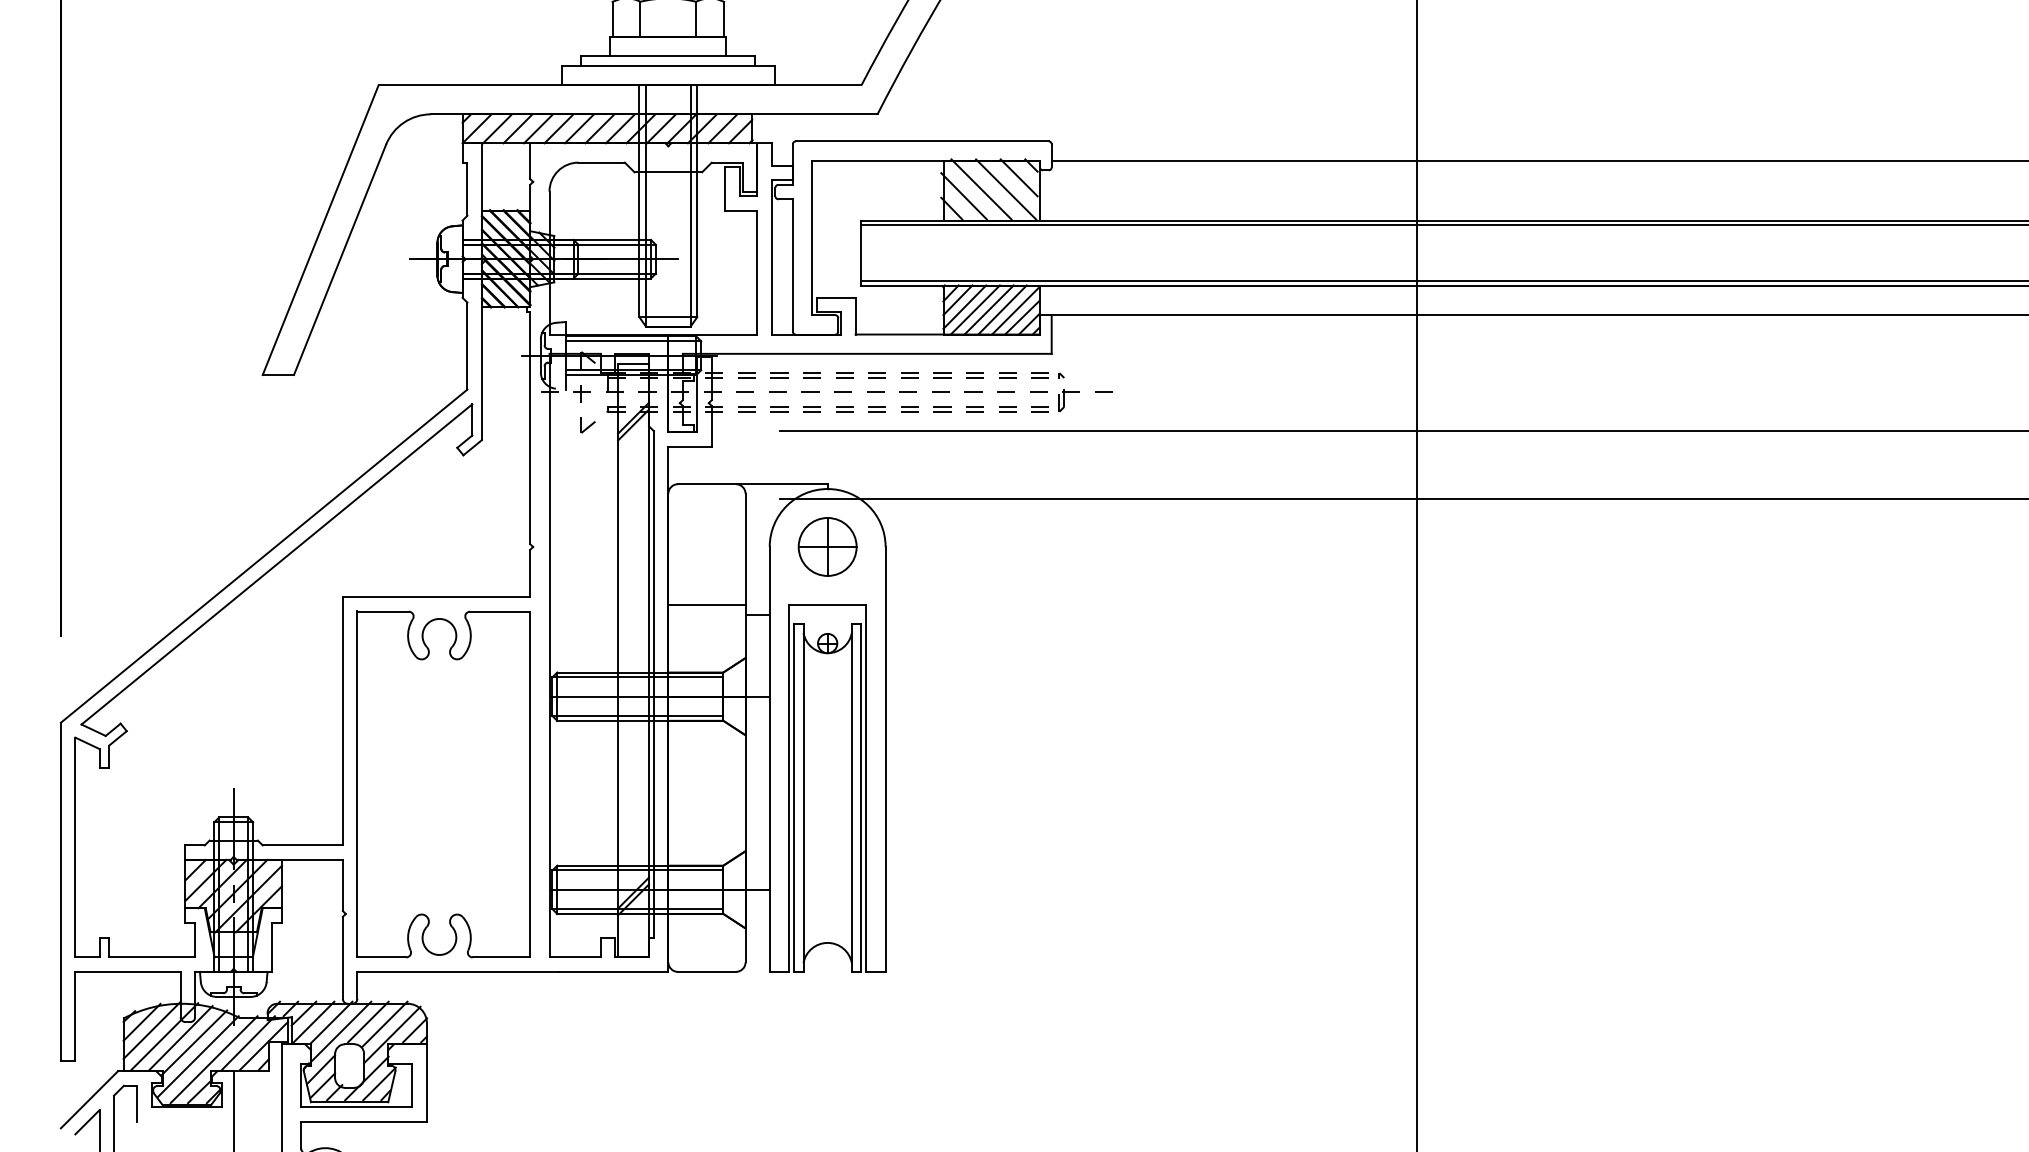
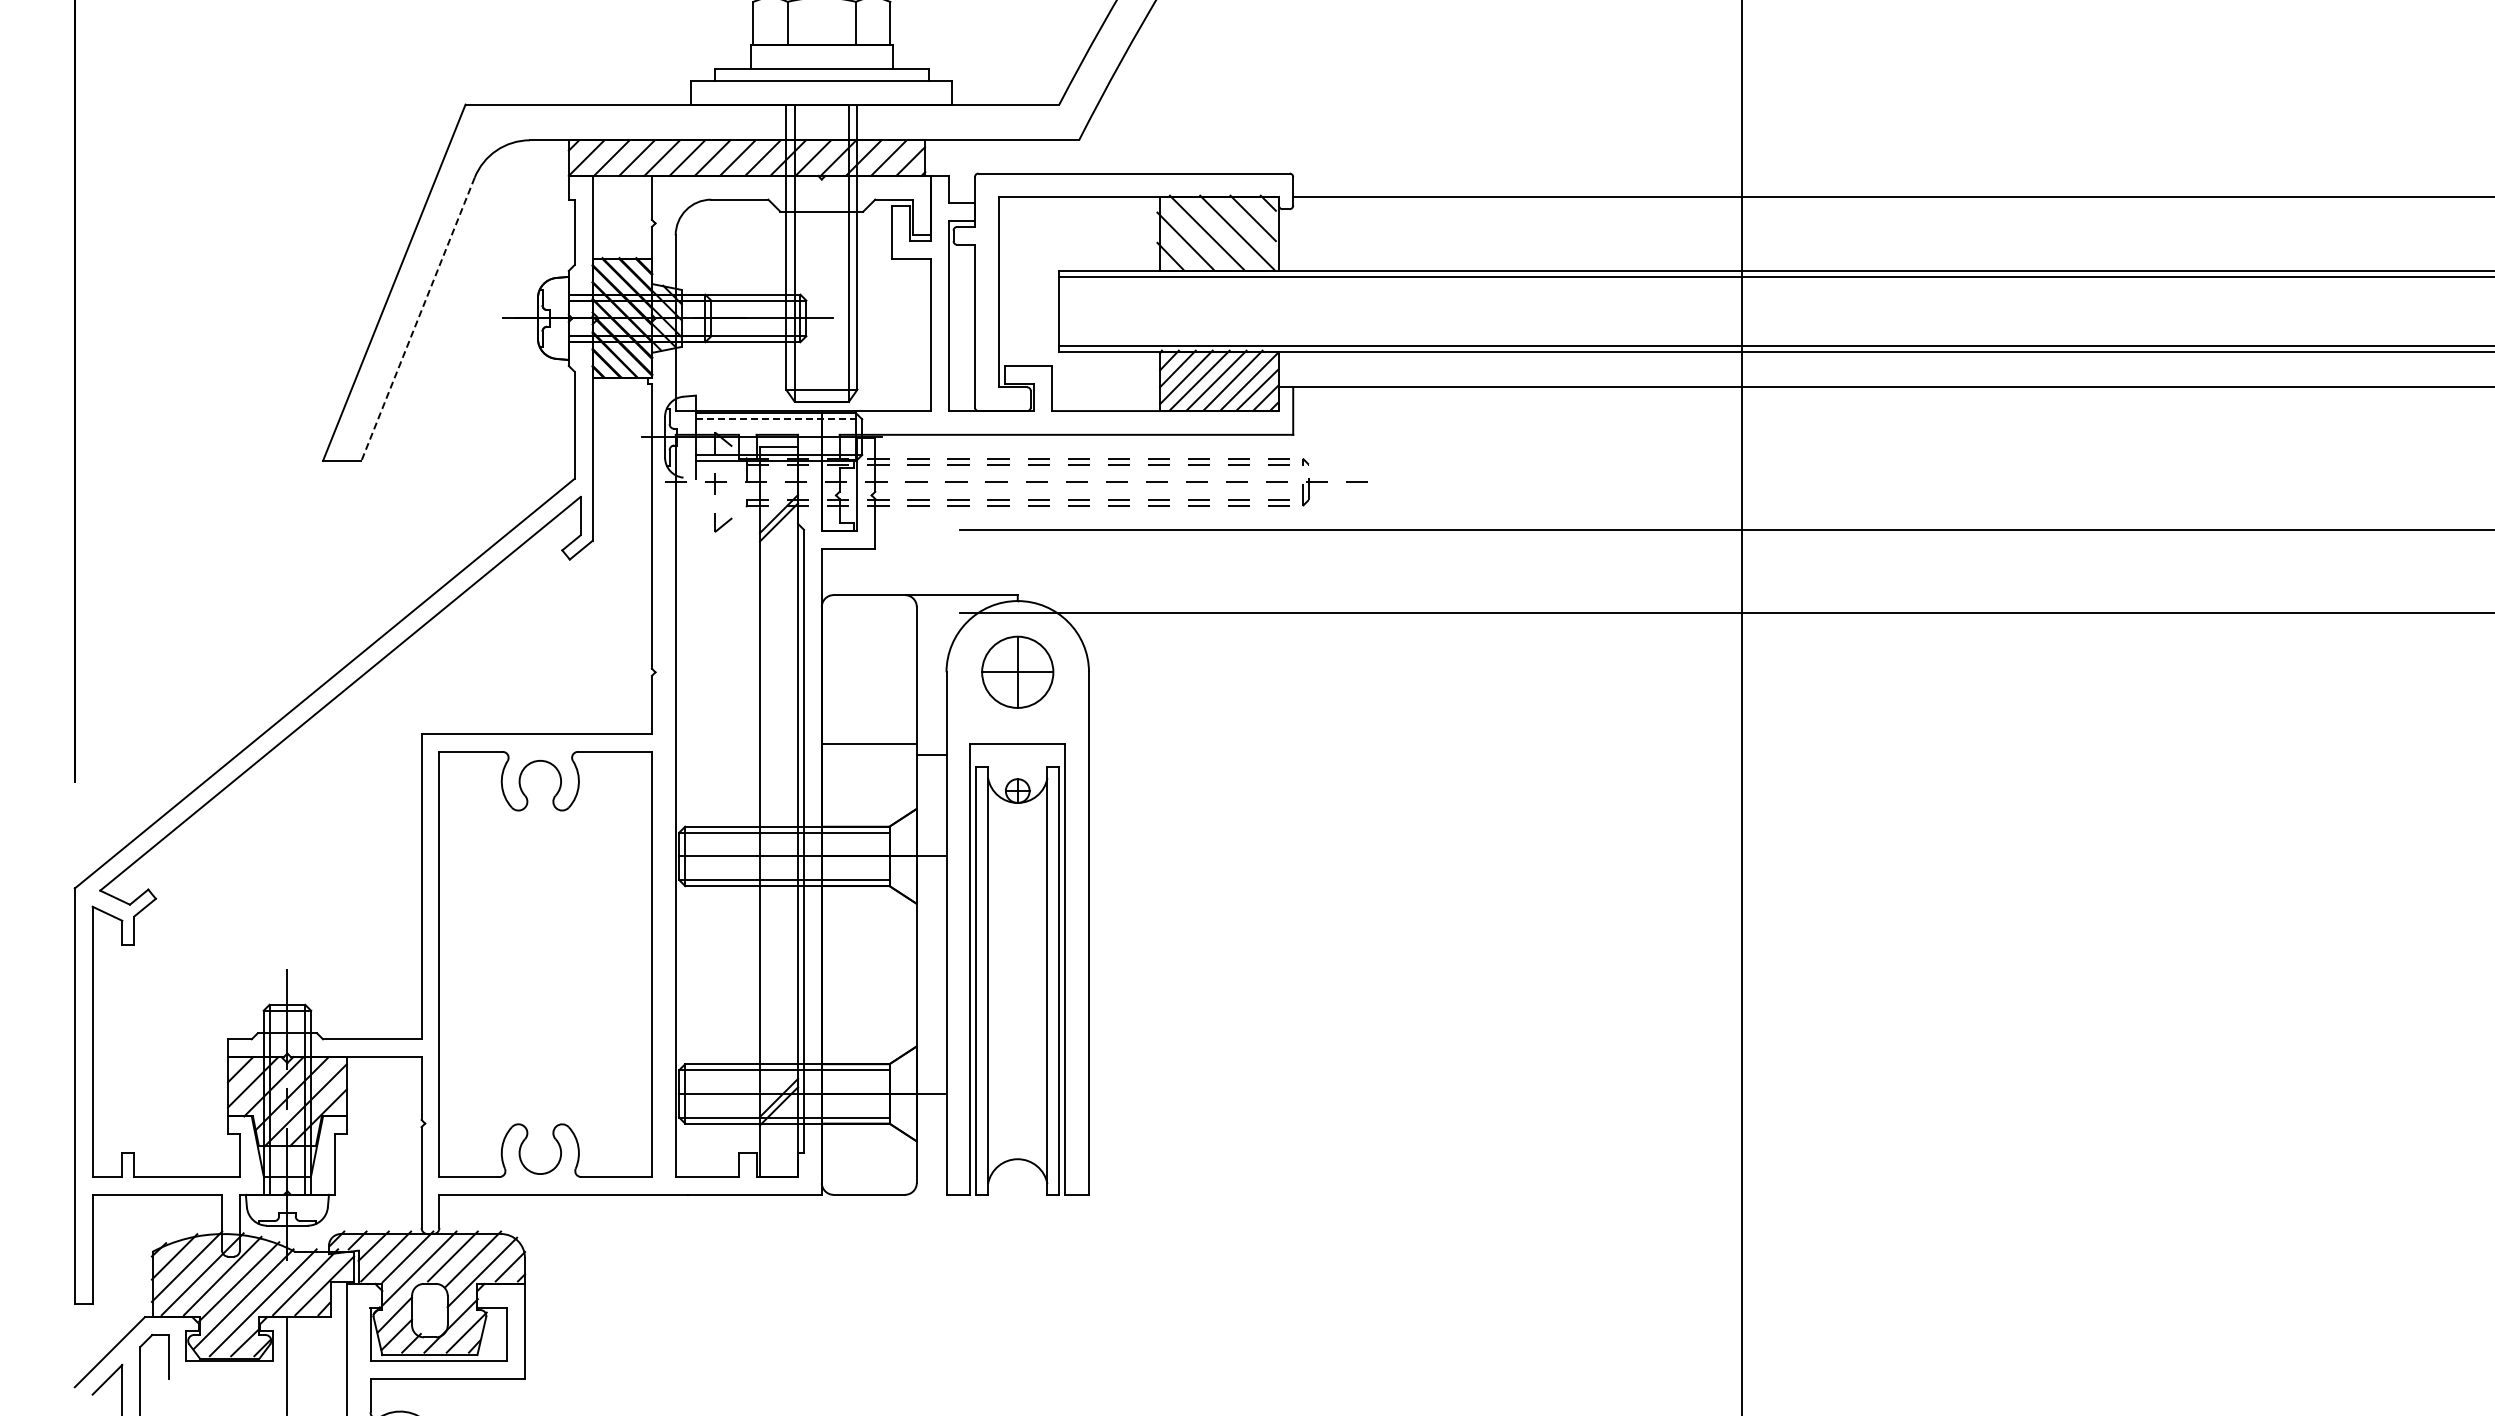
line: (340, 260) -> (418, 319), solid -> dashed
line: (633, 341) -> (779, 419), solid -> dashed

